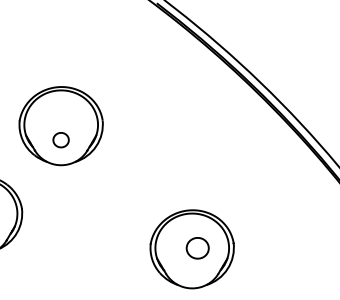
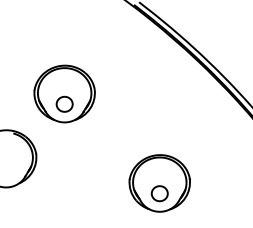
part: (60, 139) -> (64, 103), size x1.43
part: (197, 248) -> (159, 193), moved

